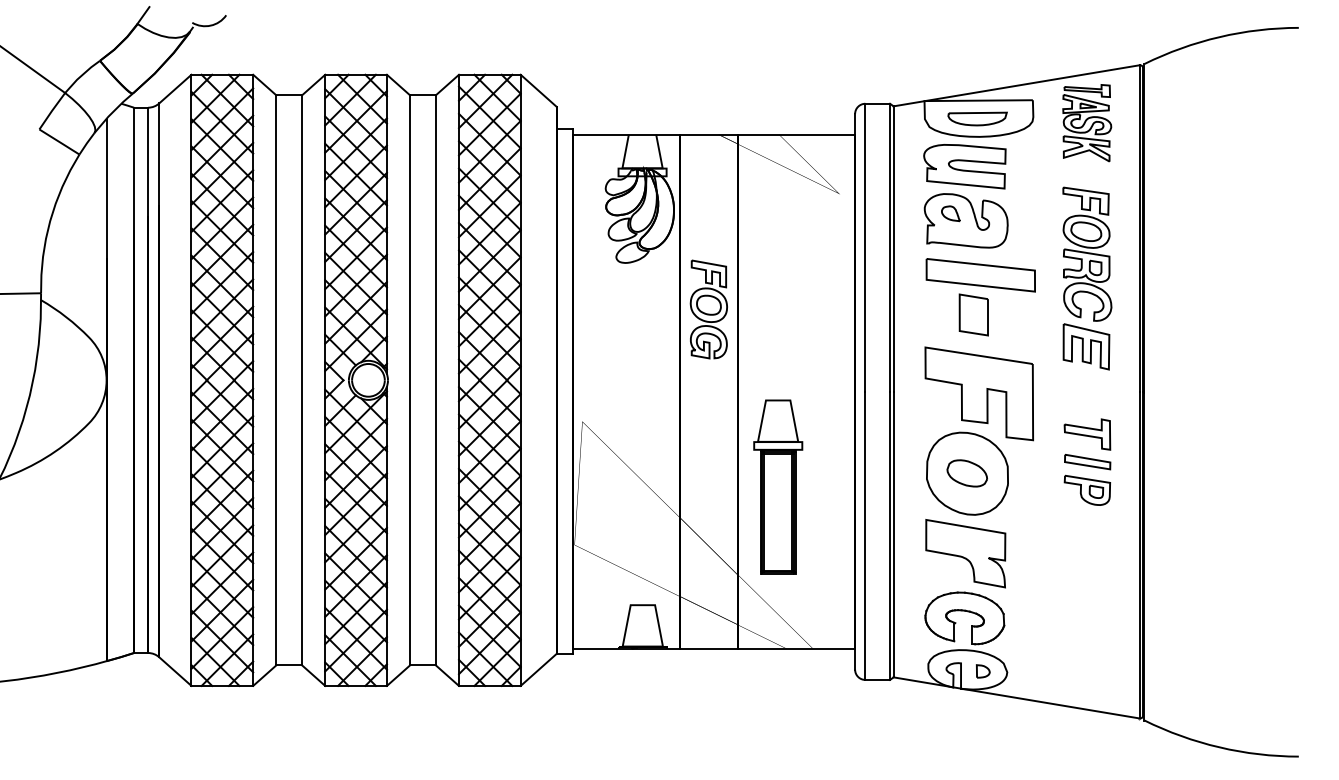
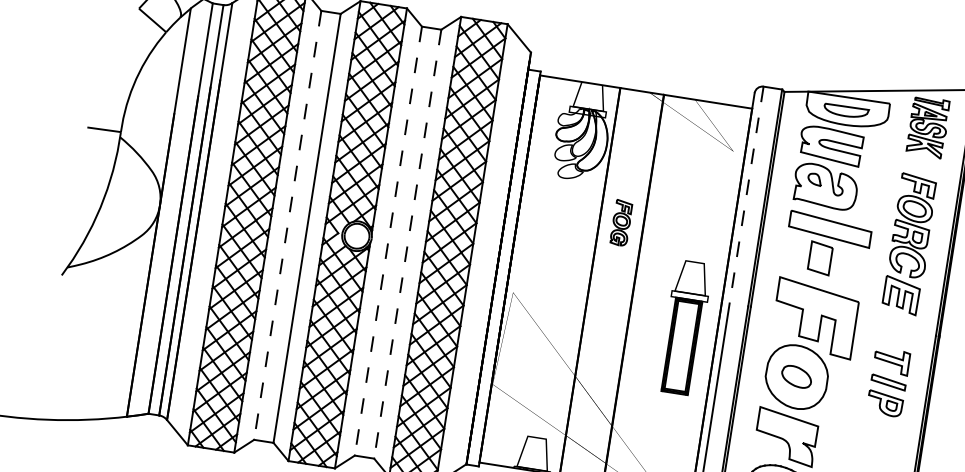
line: (865, 248) -> (746, 195), solid -> dashed
part: (708, 309) -> (621, 222), size x0.6
line: (276, 380) -> (287, 225), solid -> dashed
line: (410, 380) -> (388, 241), solid -> dashed
line: (435, 380) -> (407, 244), solid -> dashed
part: (778, 486) -> (685, 327), moved

